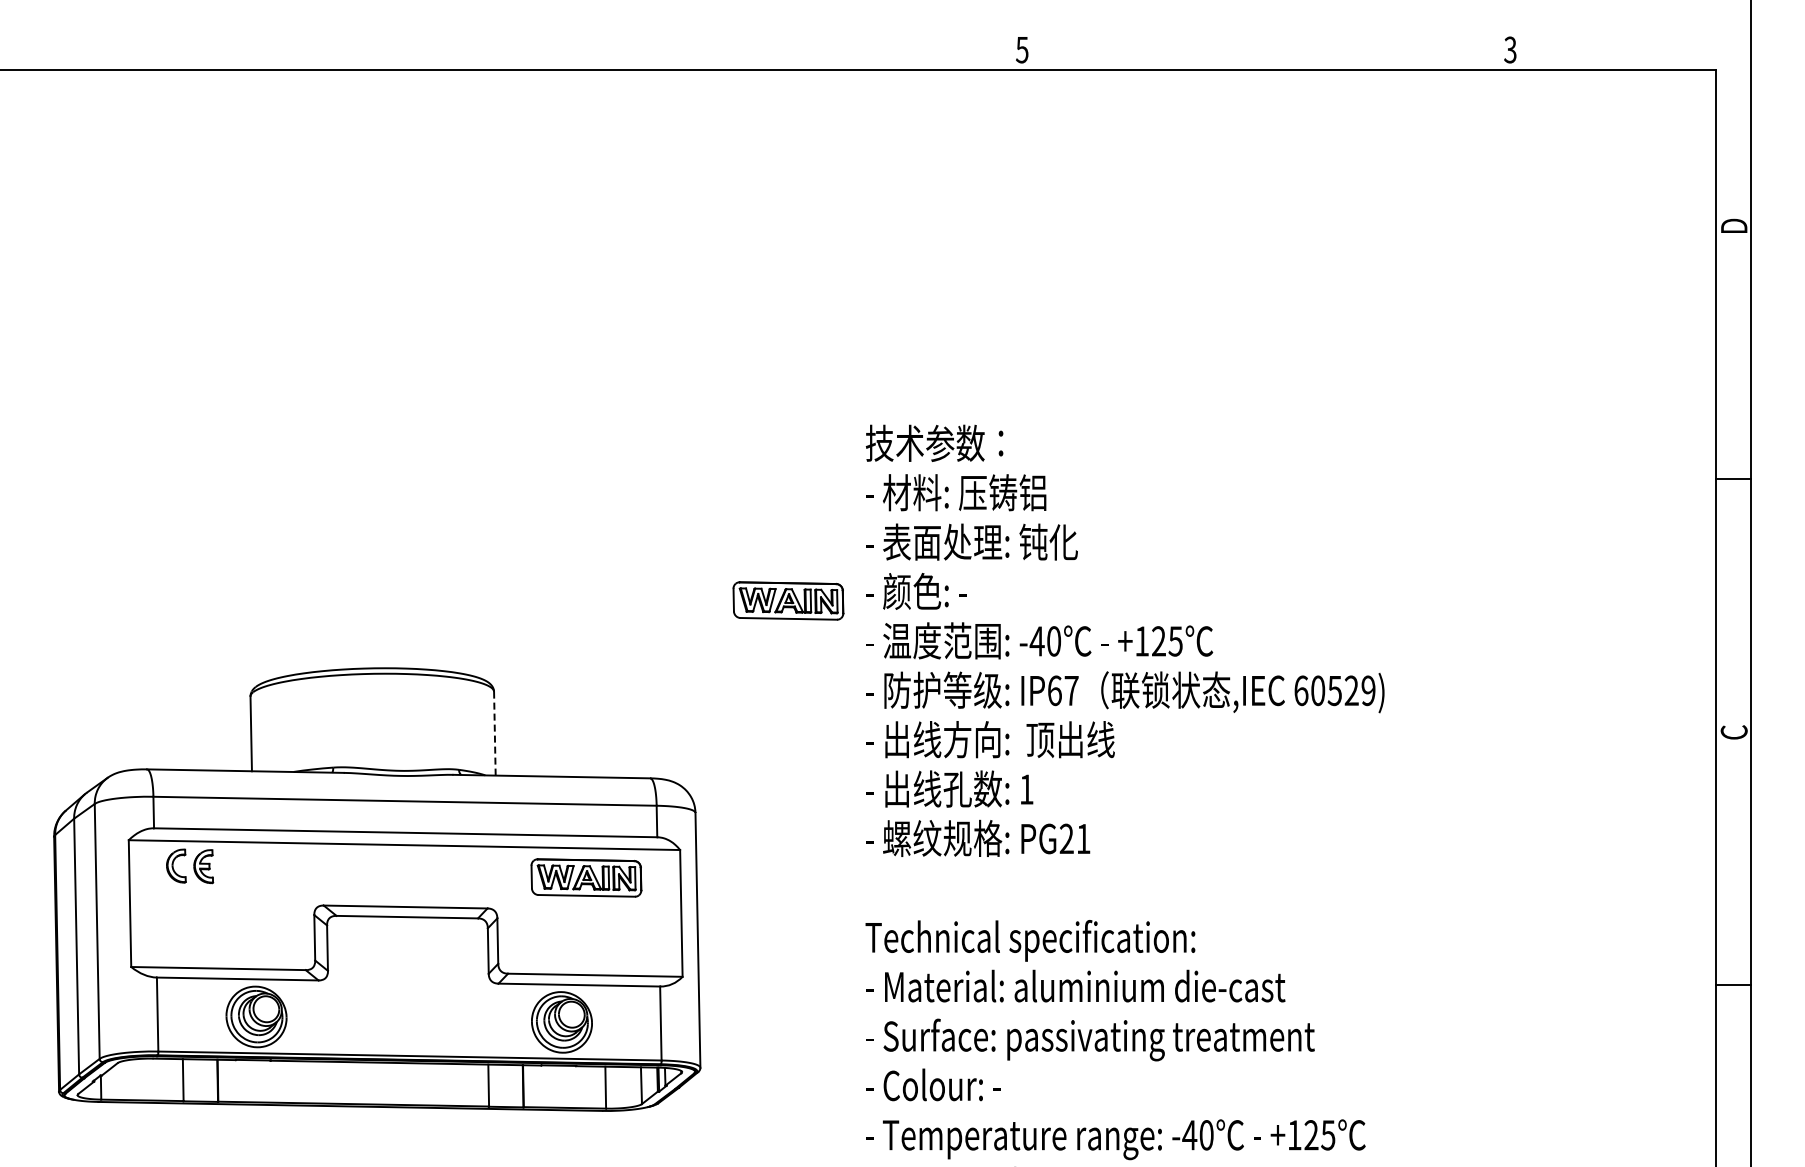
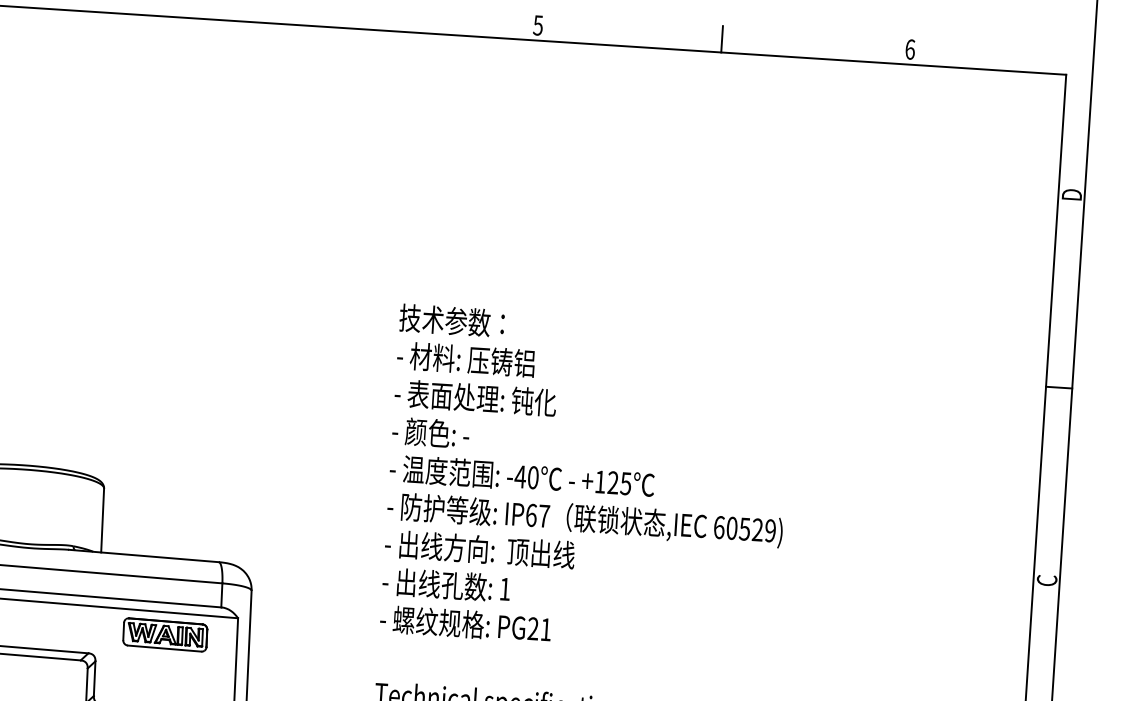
text: (1510, 49) -> (910, 49), 3 -> 6
line: (1263, 52) -> (721, 39), added
part: (788, 600) -> (332, 433), removed
line: (494, 733) -> (102, 520), dashed -> solid

